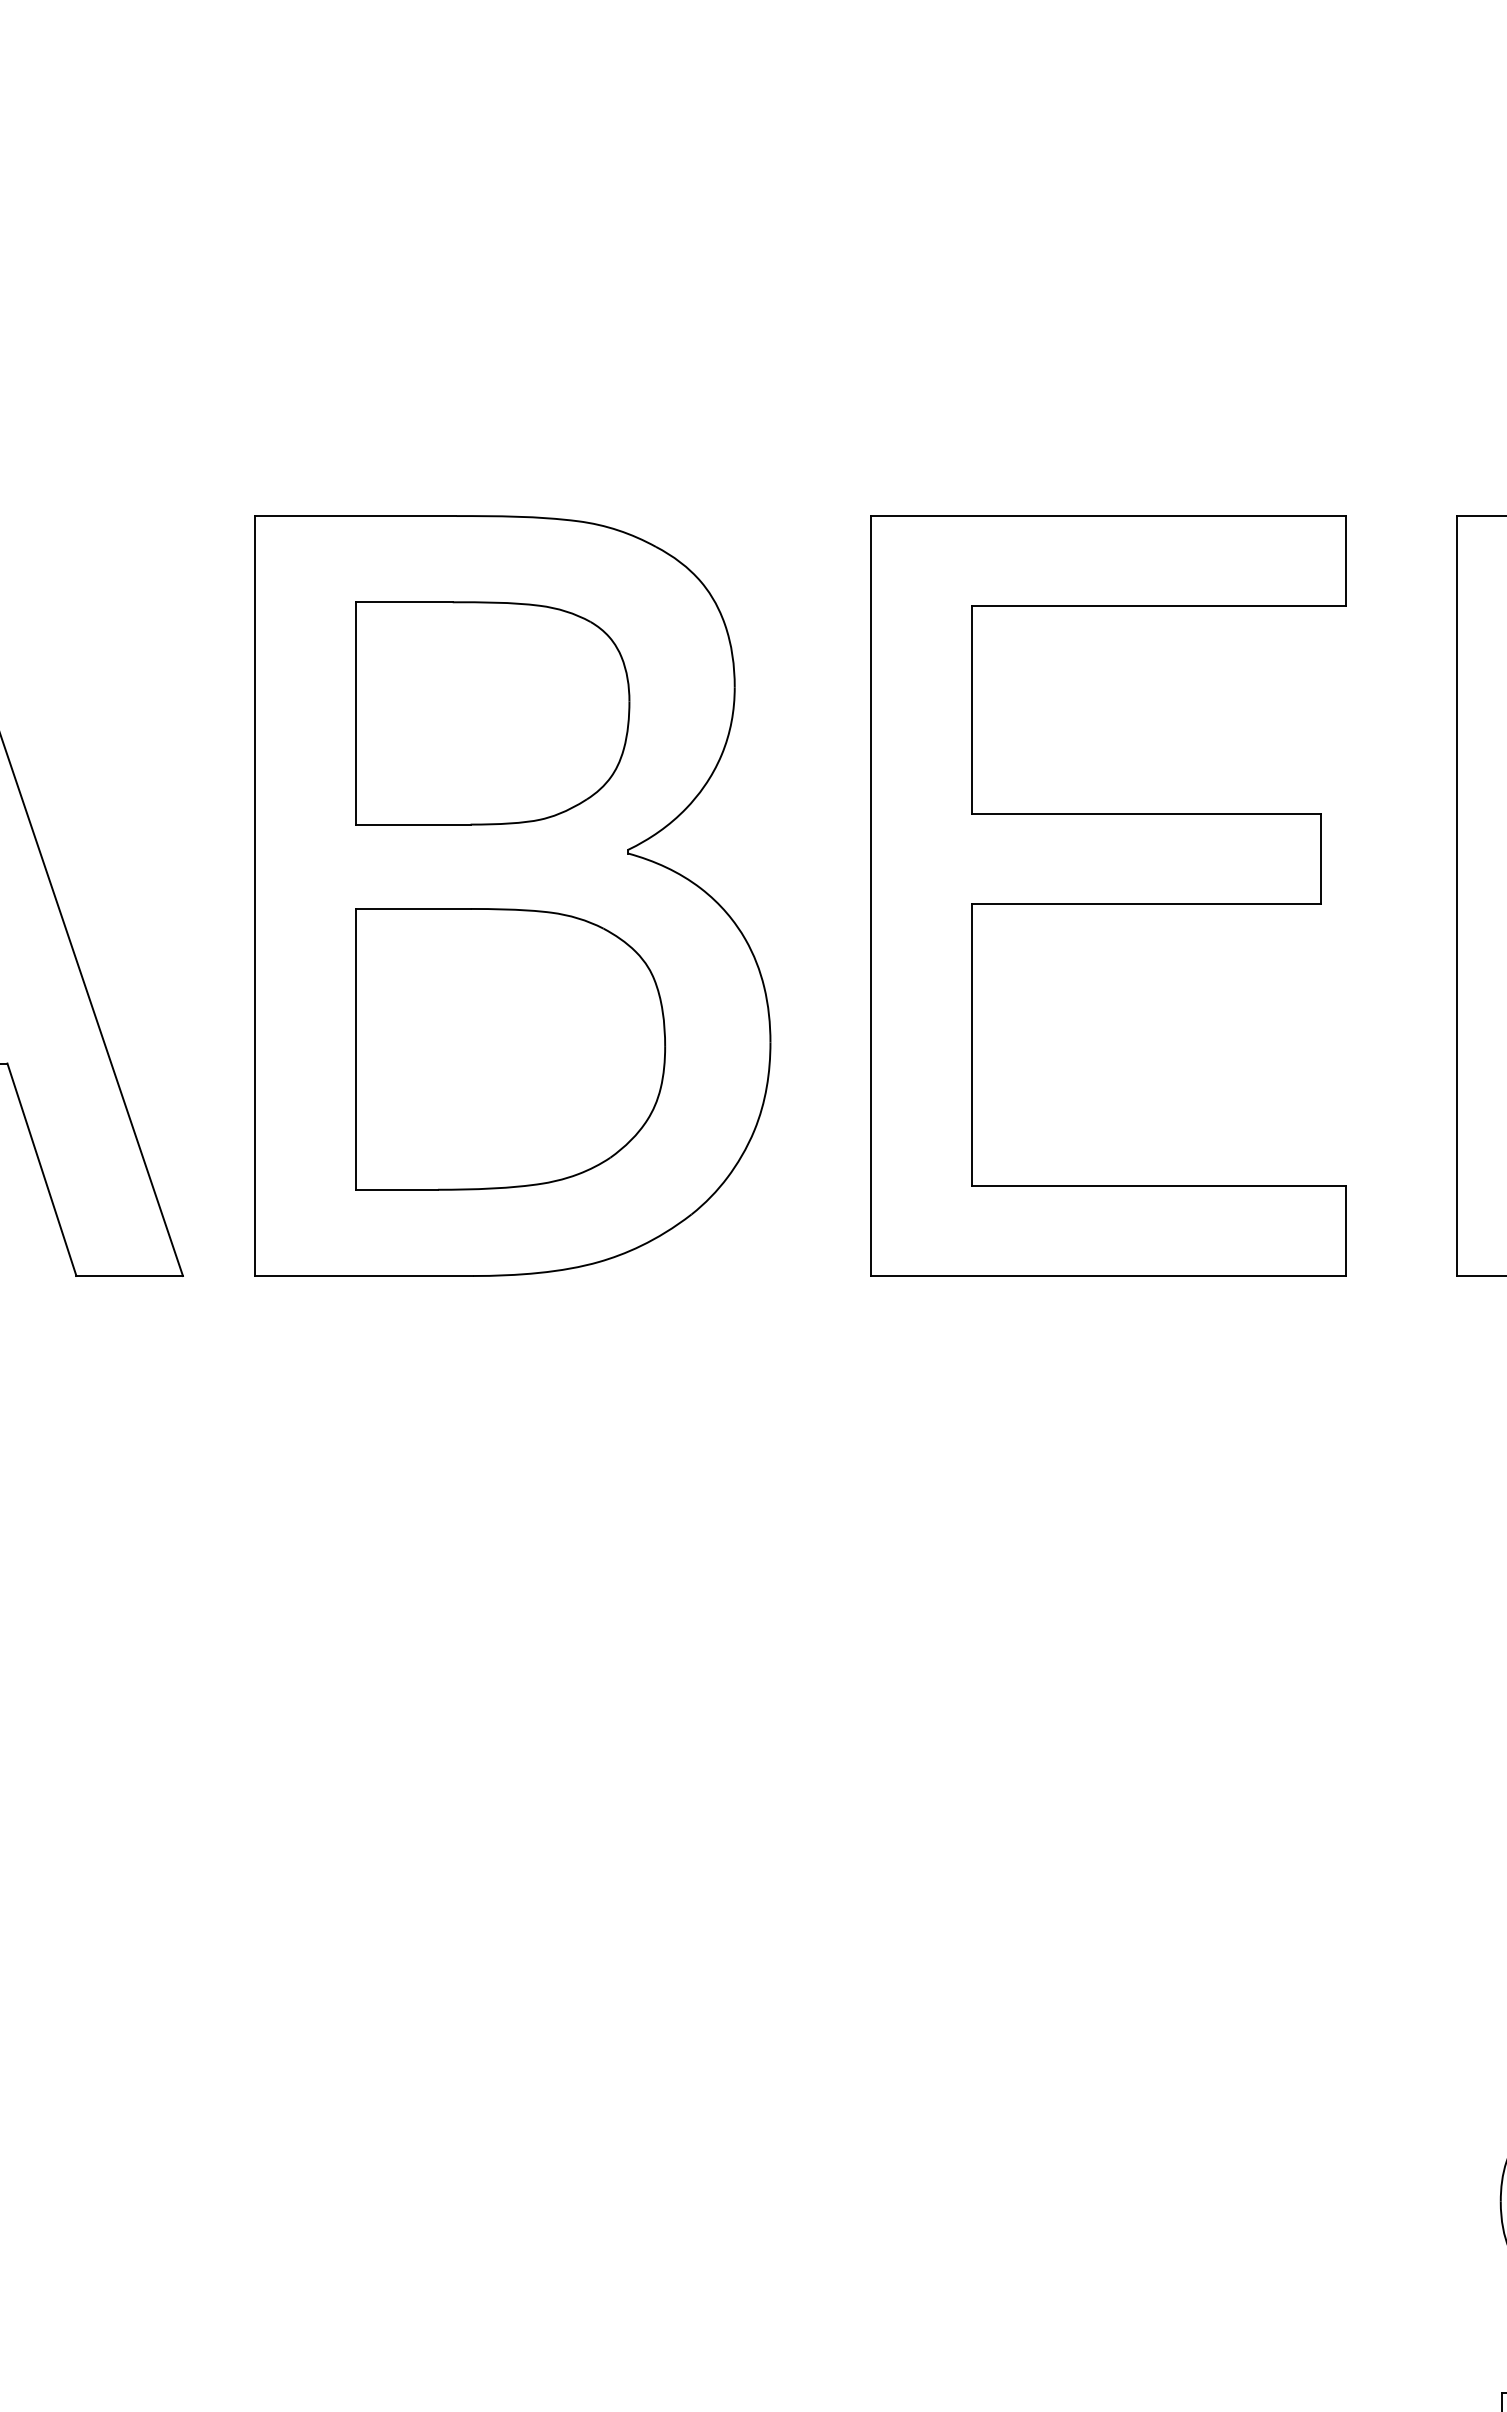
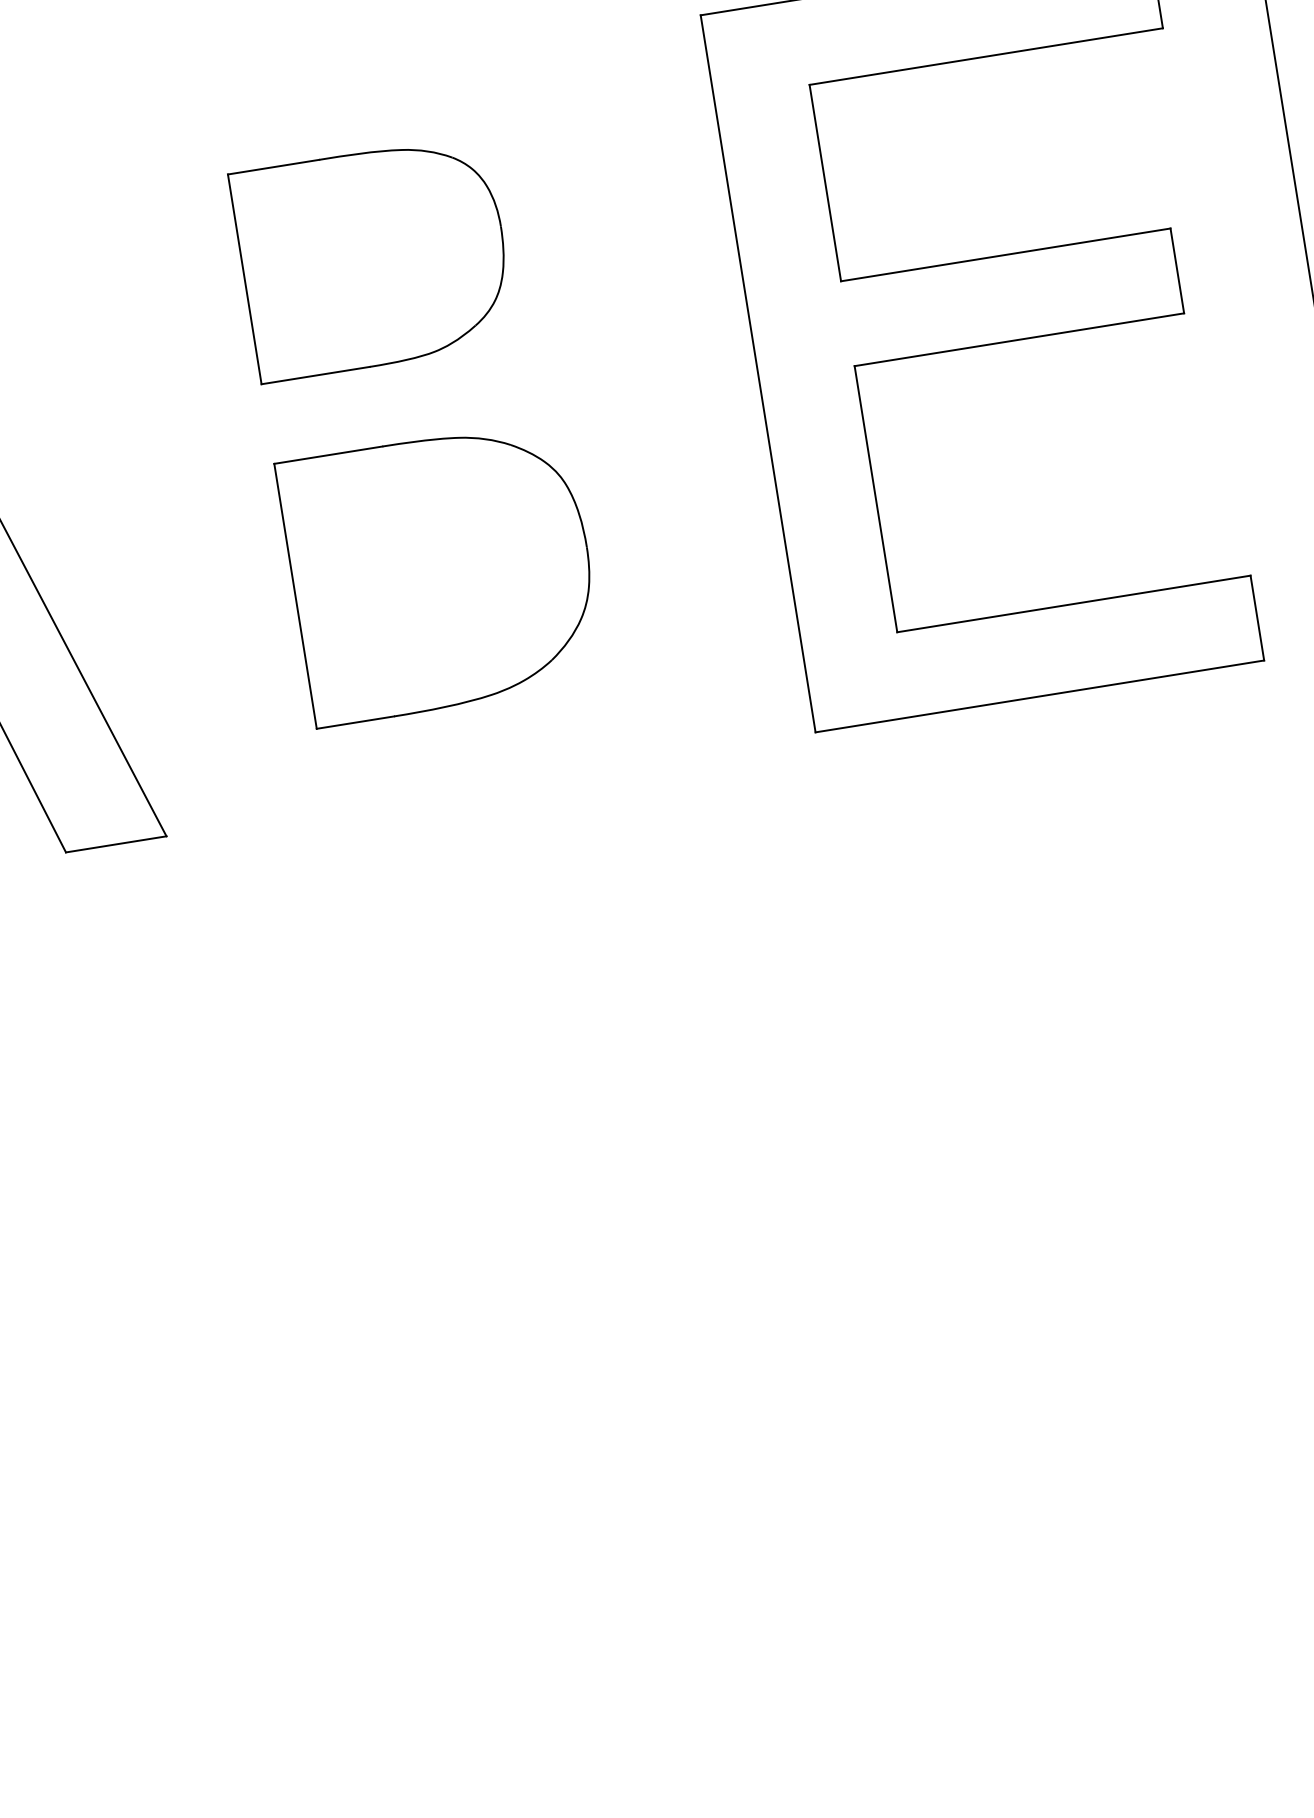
part: (512, 895) -> (419, 427), removed

